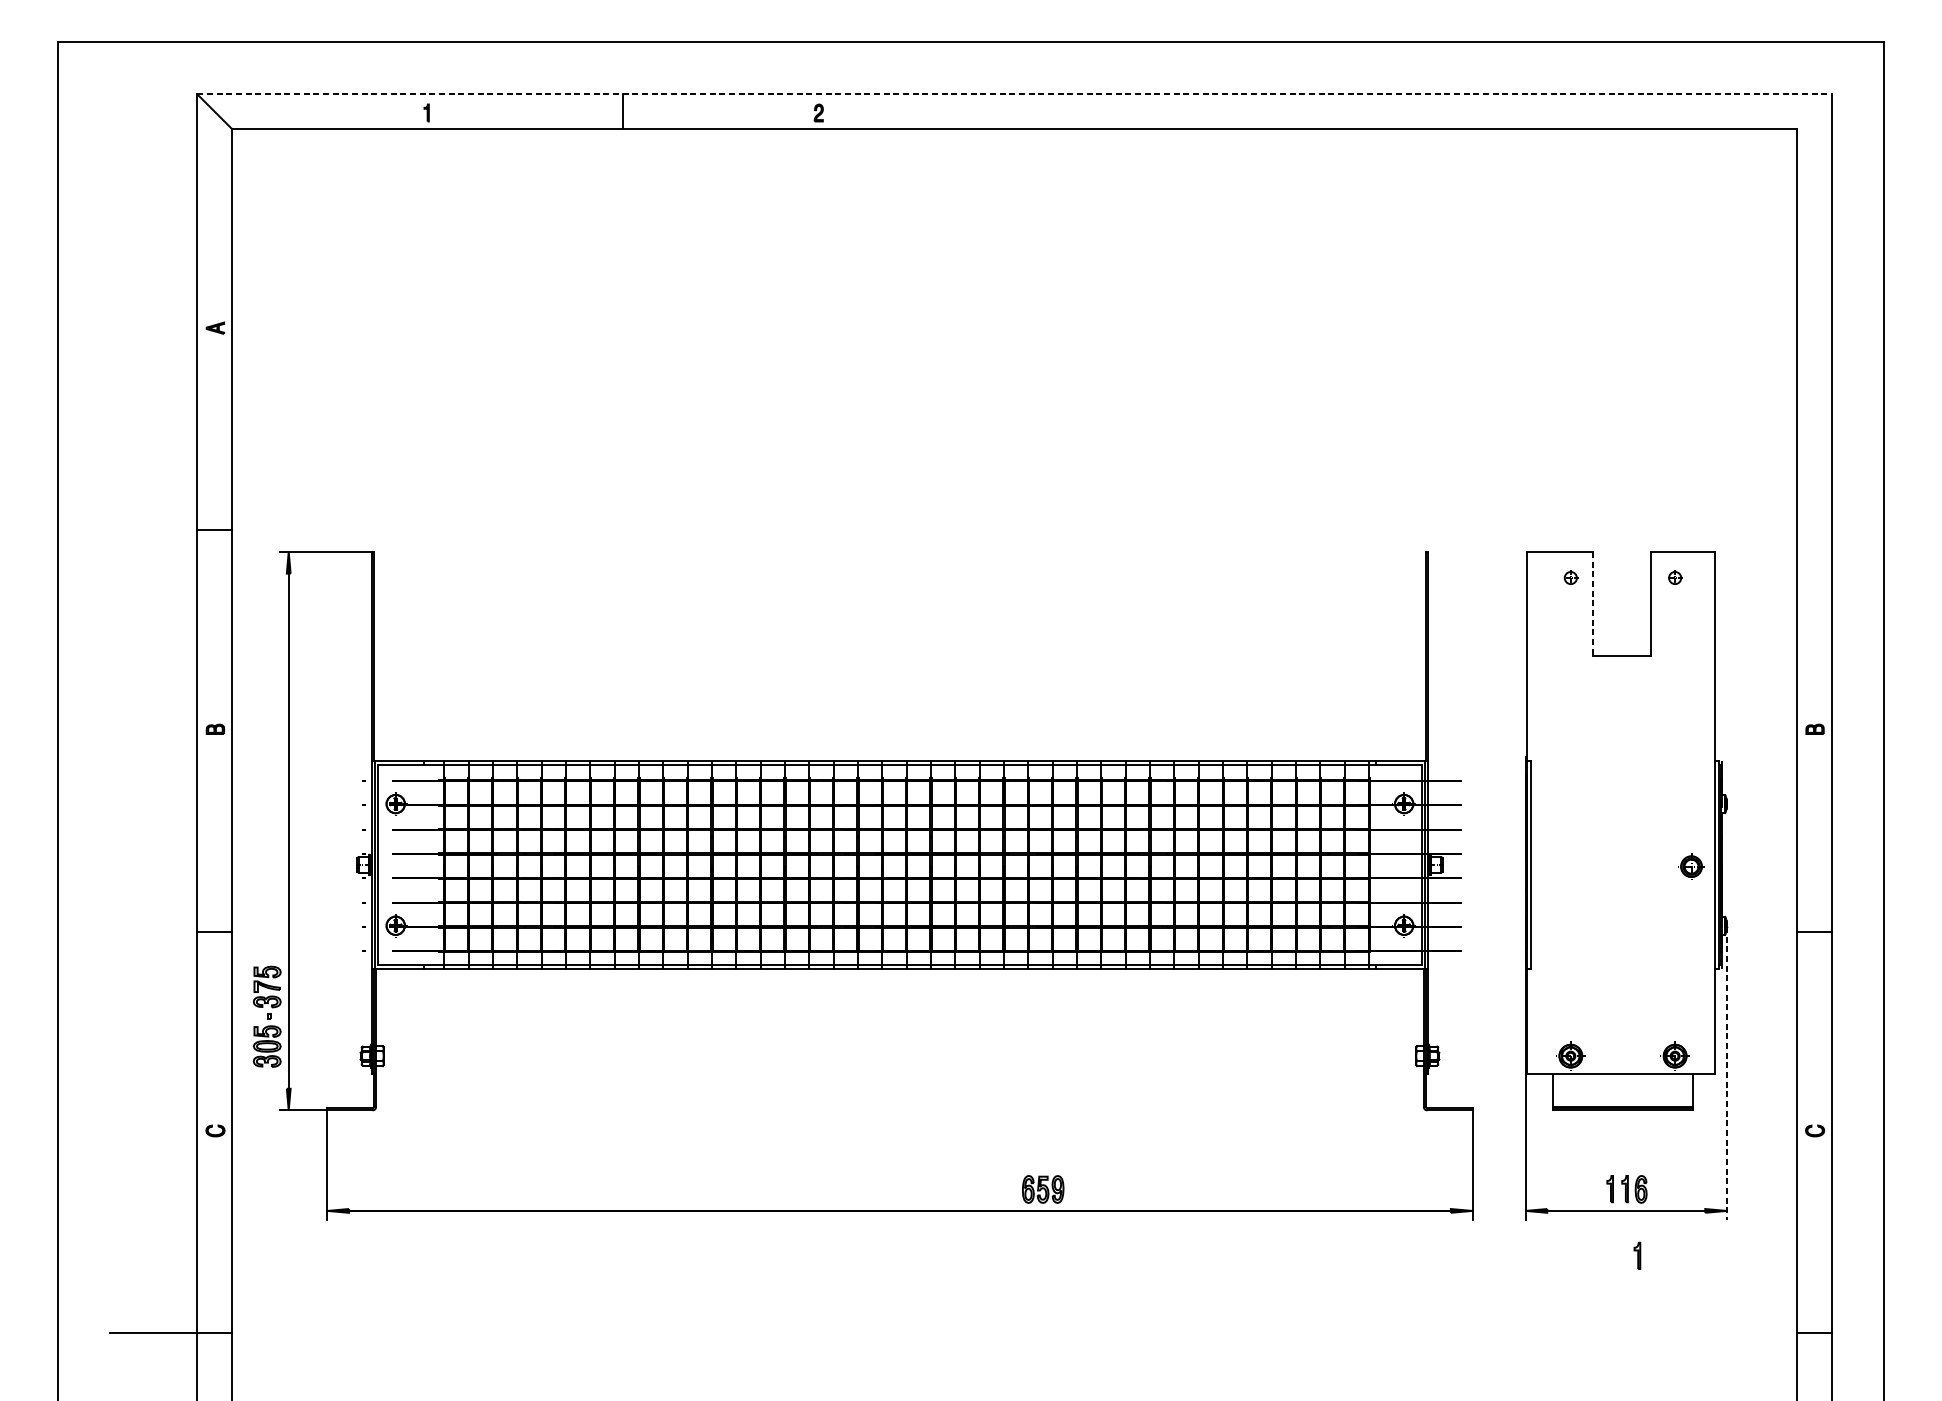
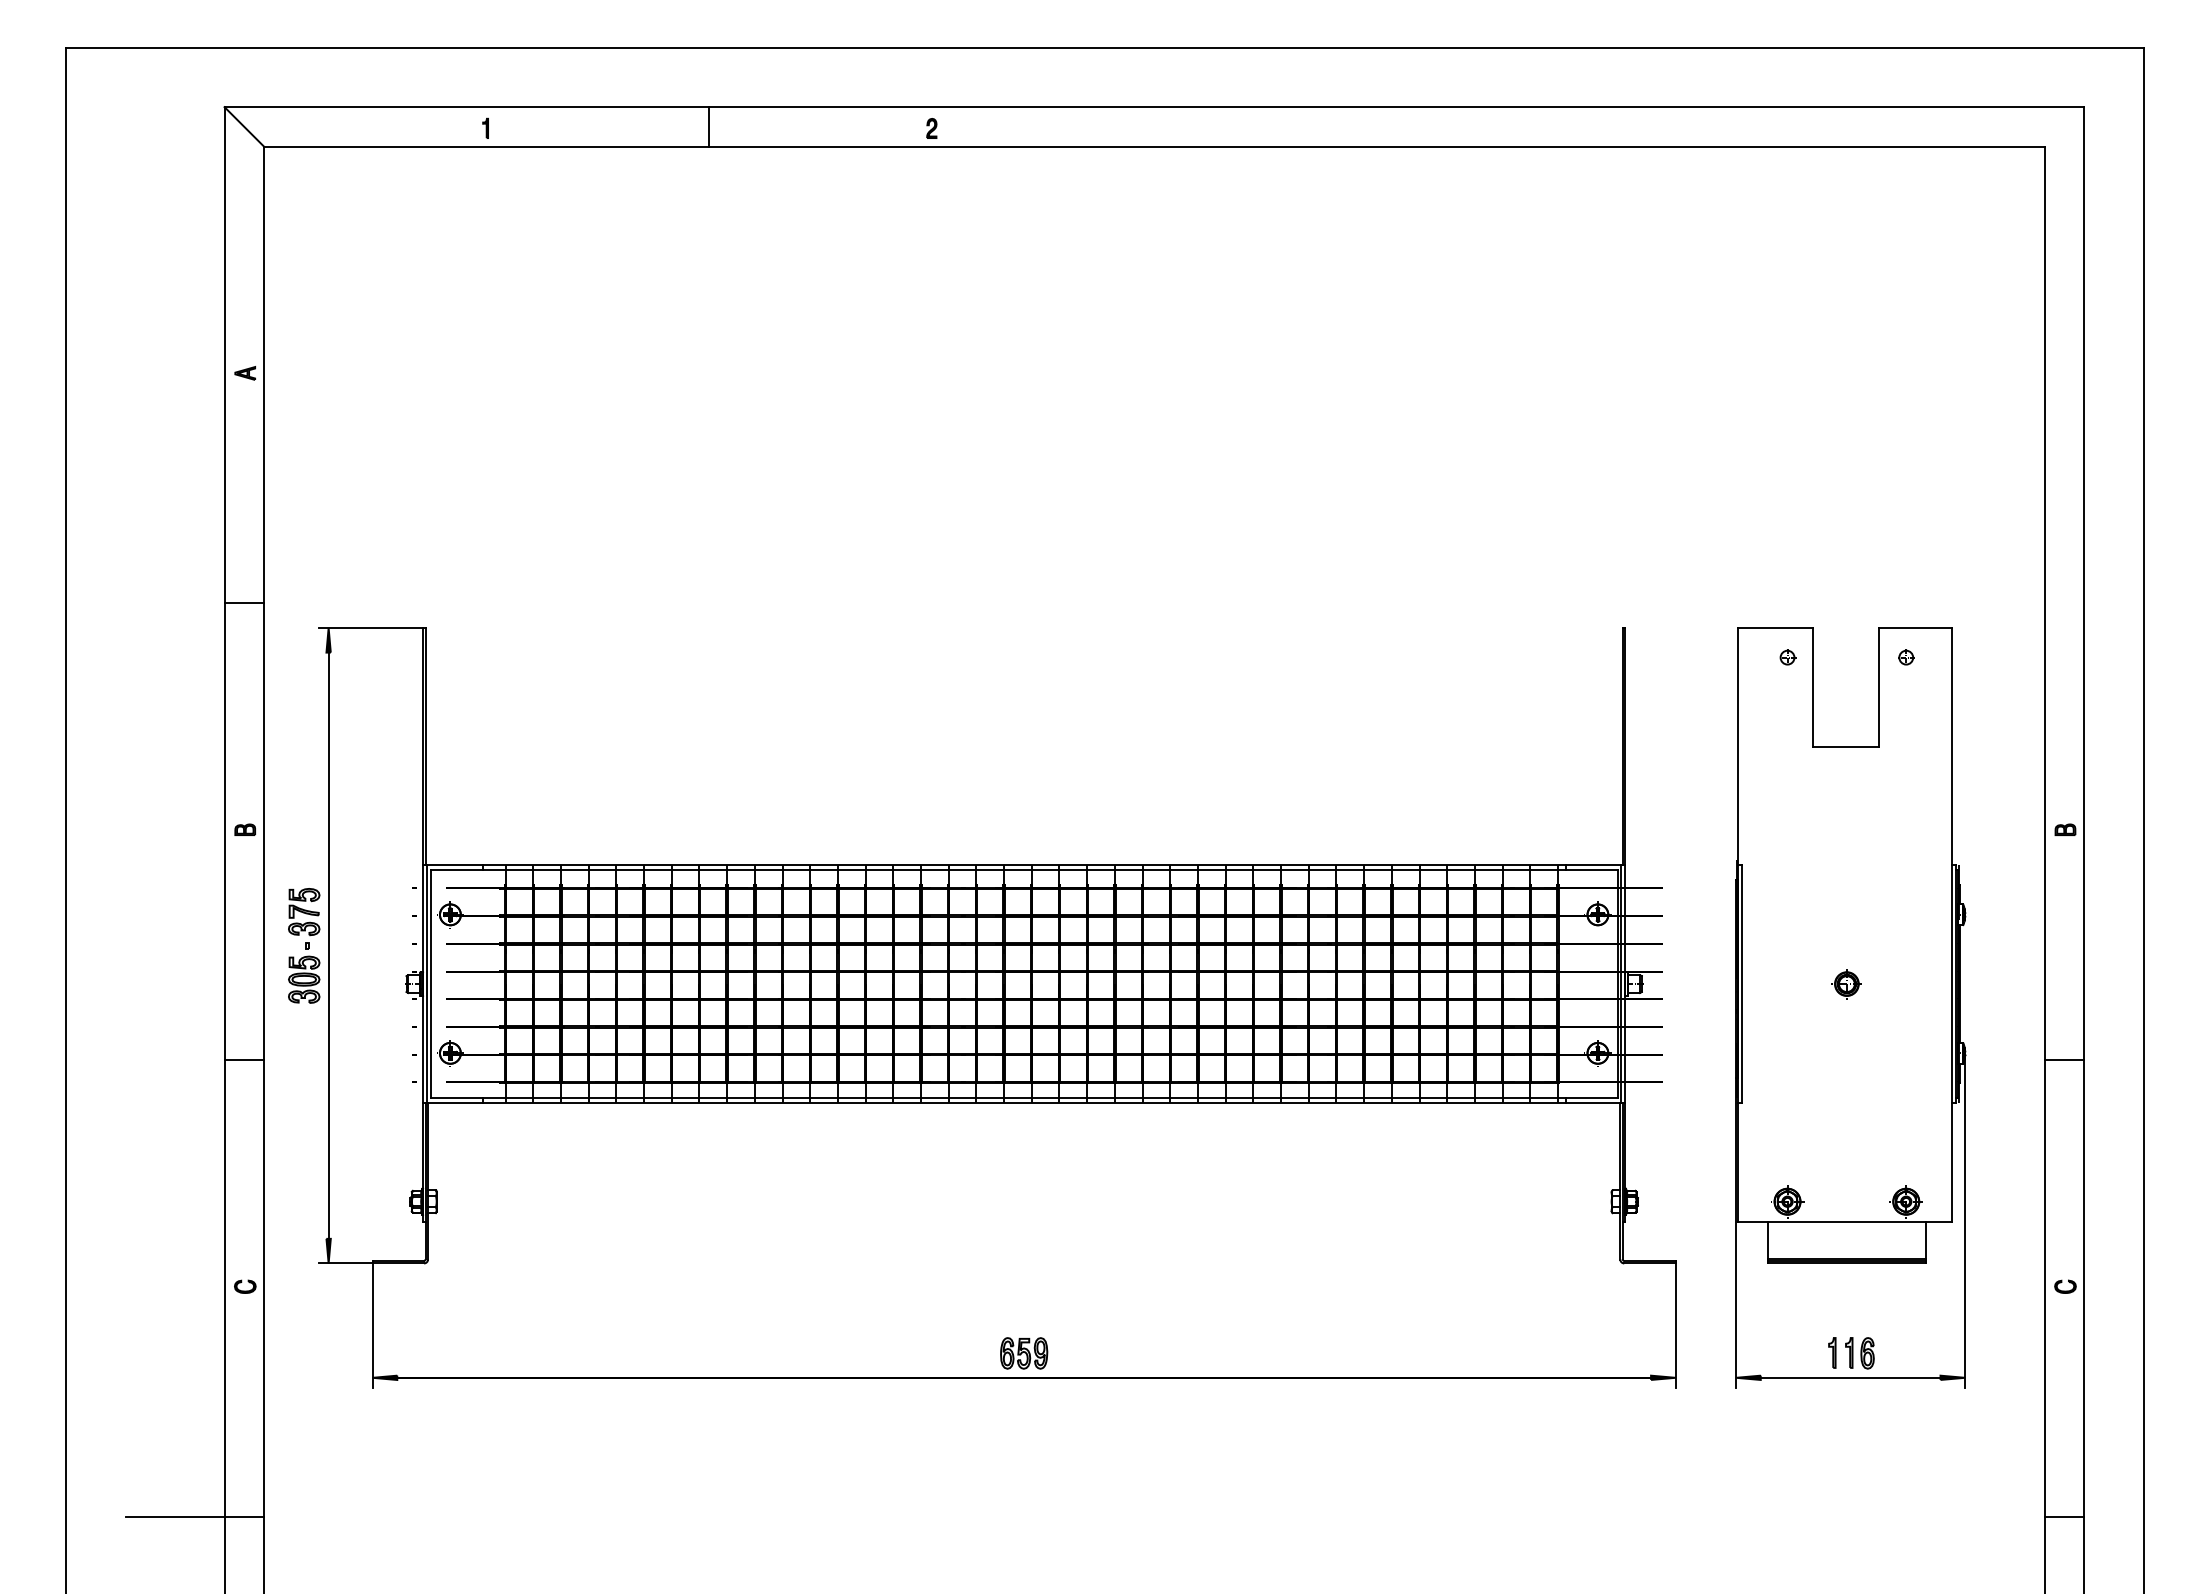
line: (1014, 94) -> (1154, 107), dashed -> solid
line: (1593, 604) -> (1813, 687), dashed -> solid
part: (1691, 867) -> (1846, 984), moved
part: (267, 1016) -> (304, 945), moved
line: (1727, 1073) -> (1965, 1221), dashed -> solid
part: (1043, 1189) -> (1024, 1353), moved
part: (1637, 1255) -> (1863, 1428), removed

